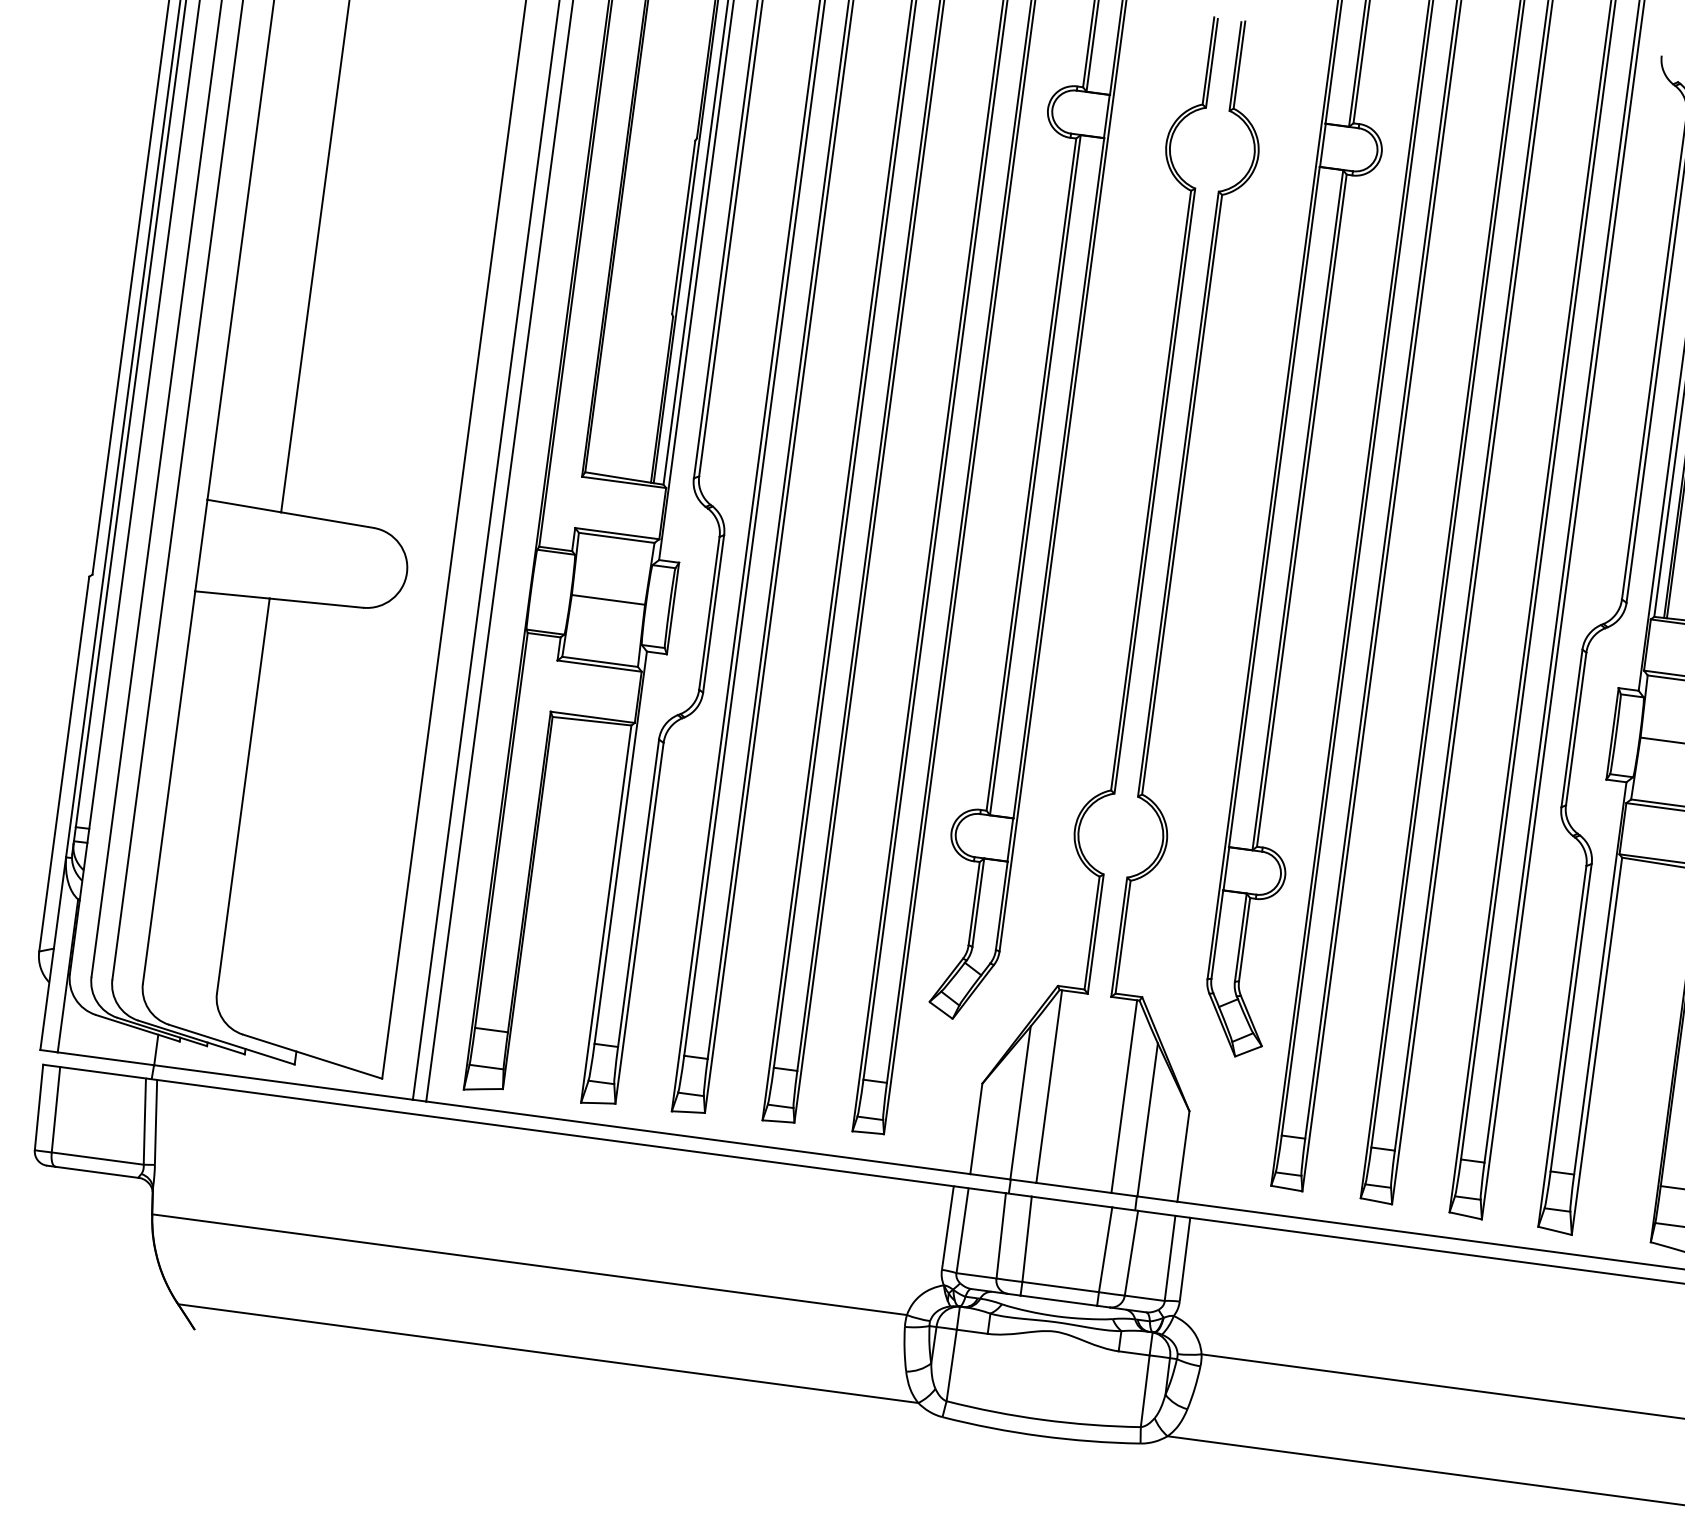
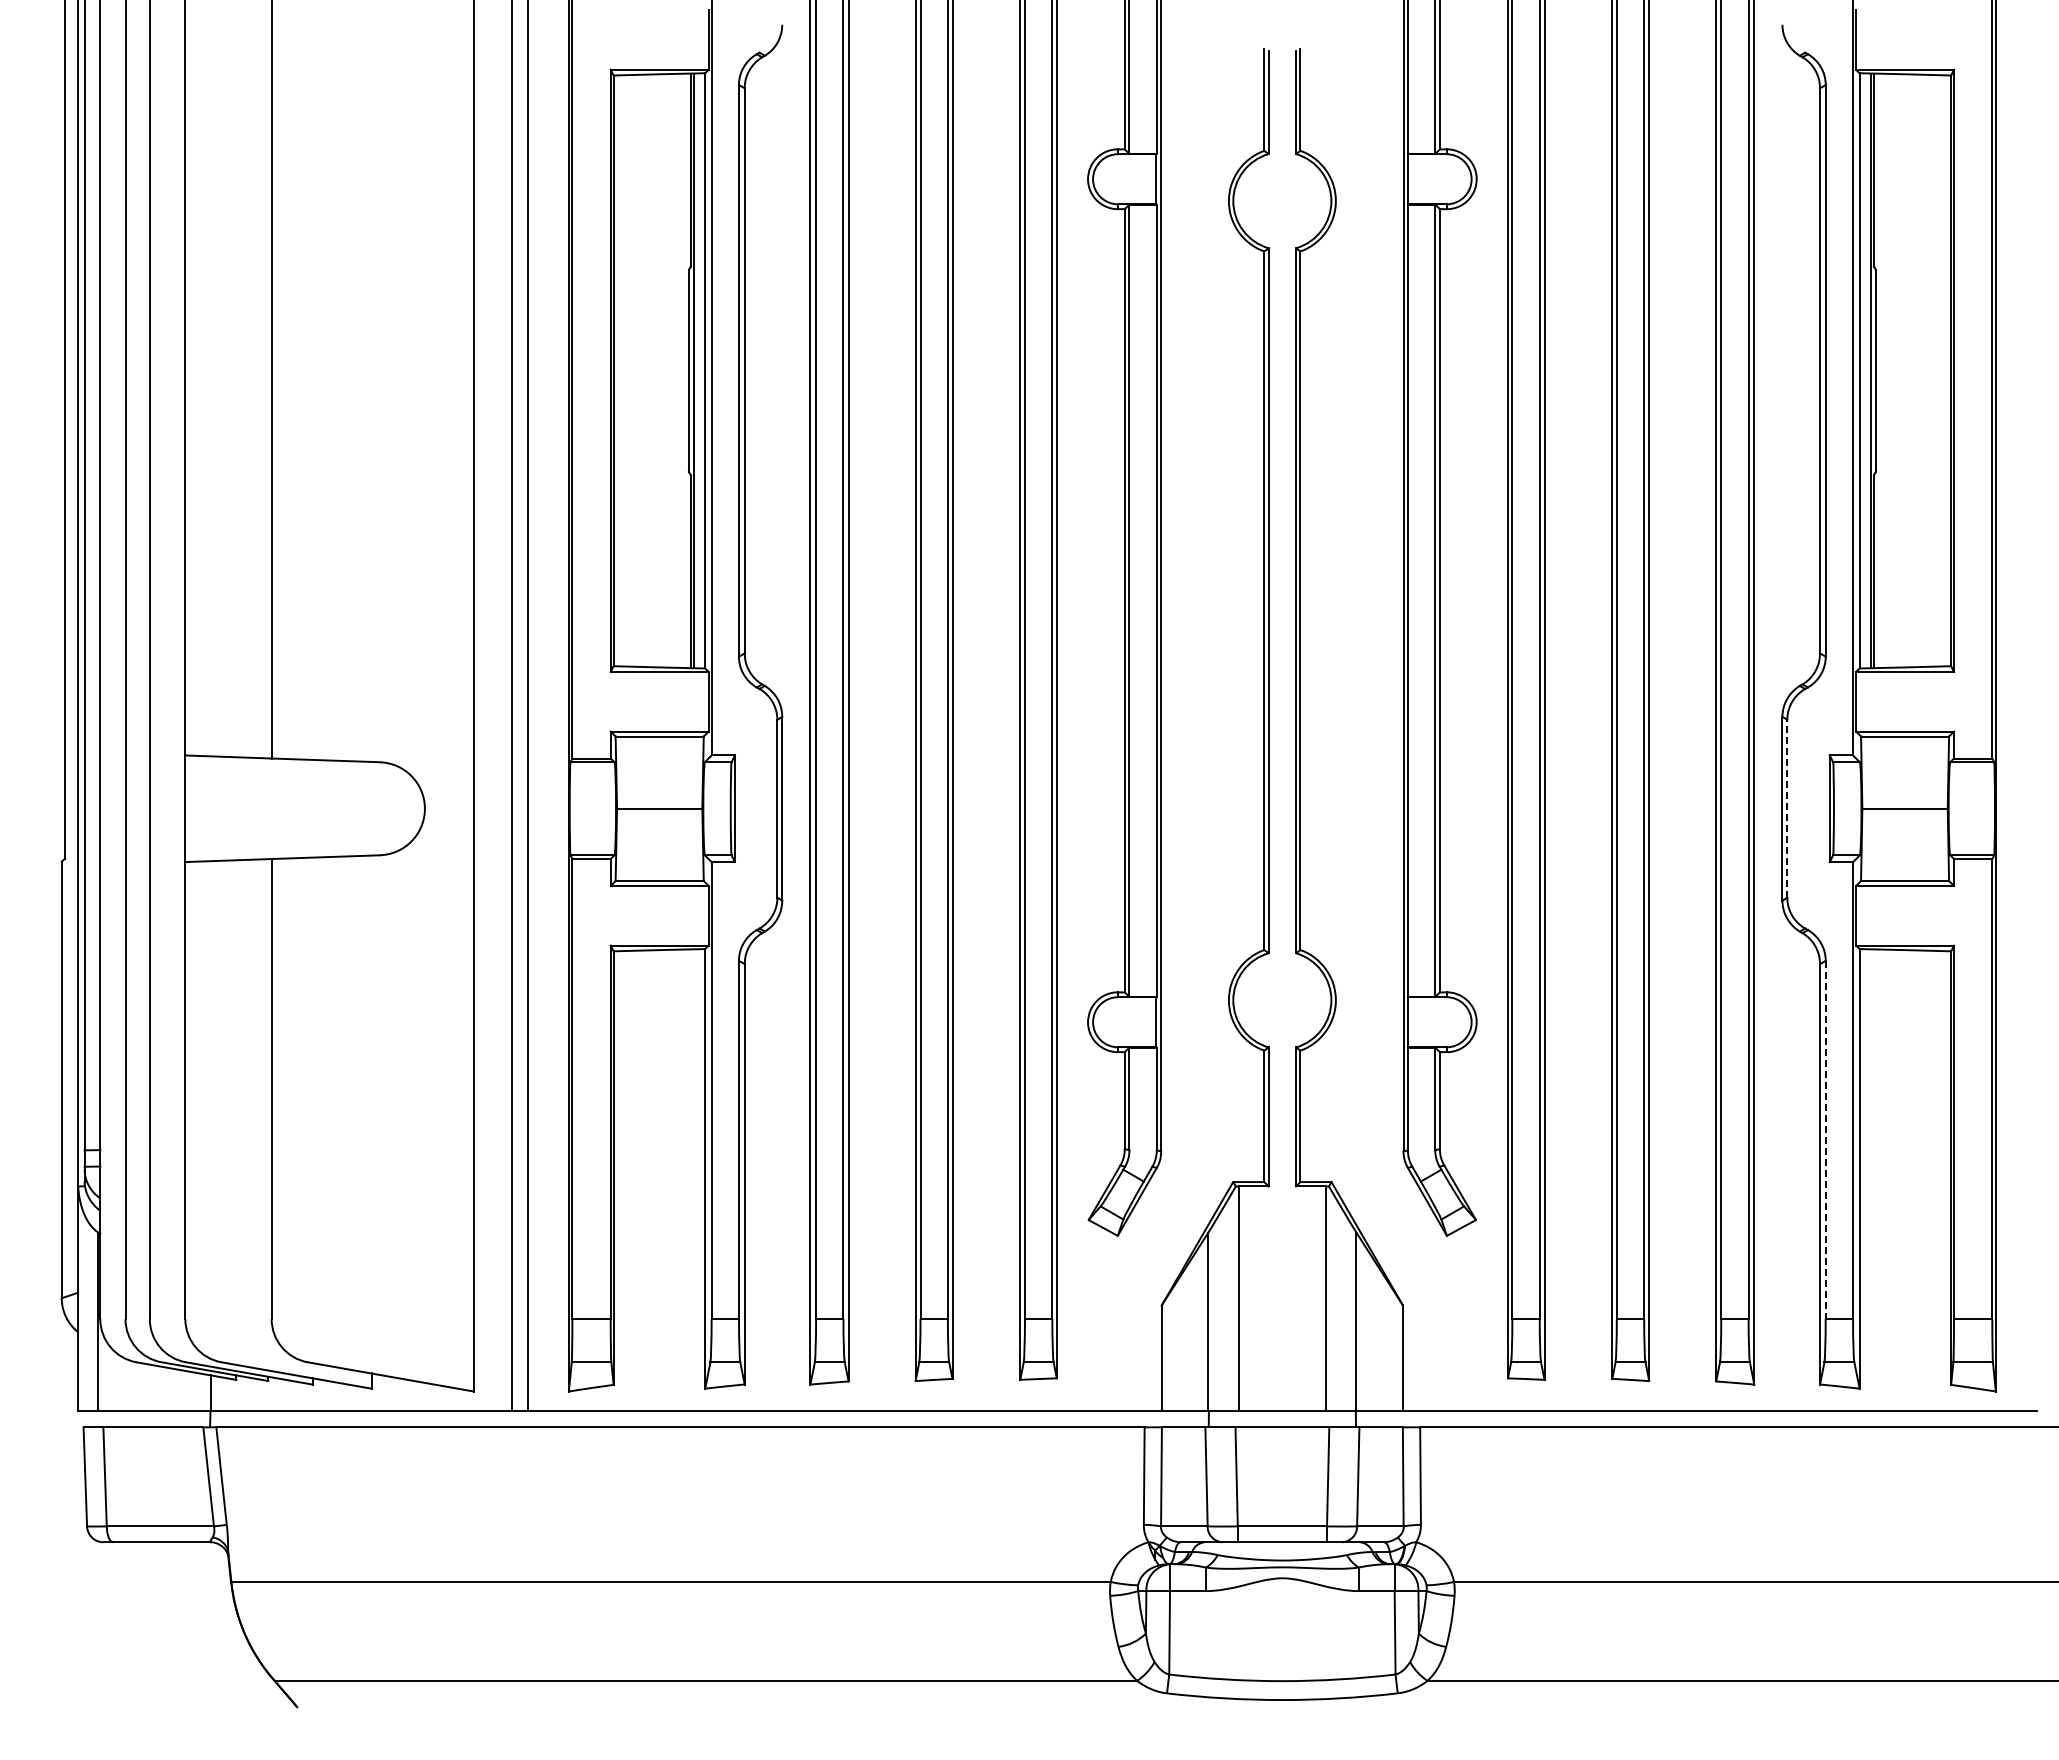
line: (1576, 728) -> (1787, 808), solid -> dashed
line: (1570, 1018) -> (1825, 1140), solid -> dashed

